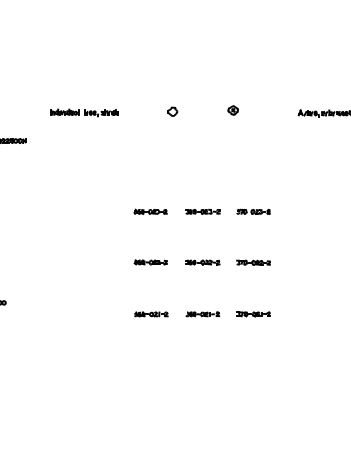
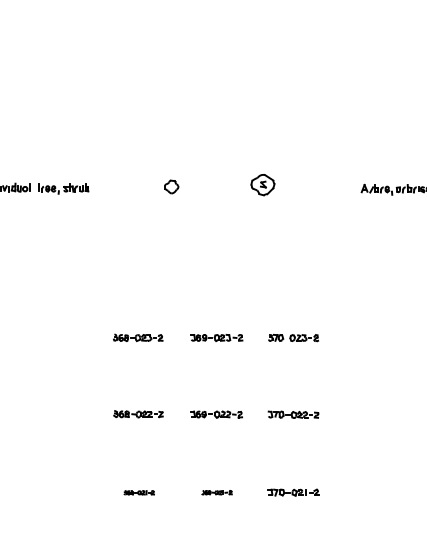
part: (232, 110) -> (261, 184), size x1.6
part: (151, 314) -> (139, 492), size x0.6
part: (202, 314) -> (216, 492), size x0.6

